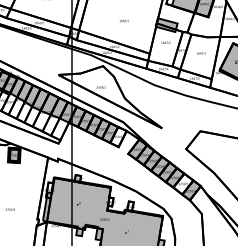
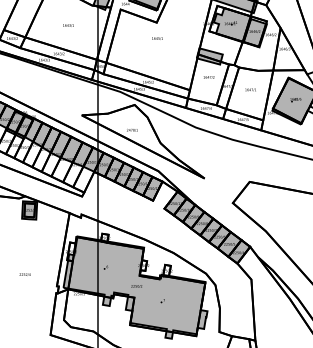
text: (124, 20) -> (157, 38), moved
fill: (118, 136) -> (152, 188), added
fill: (183, 184) -> (229, 244), added

